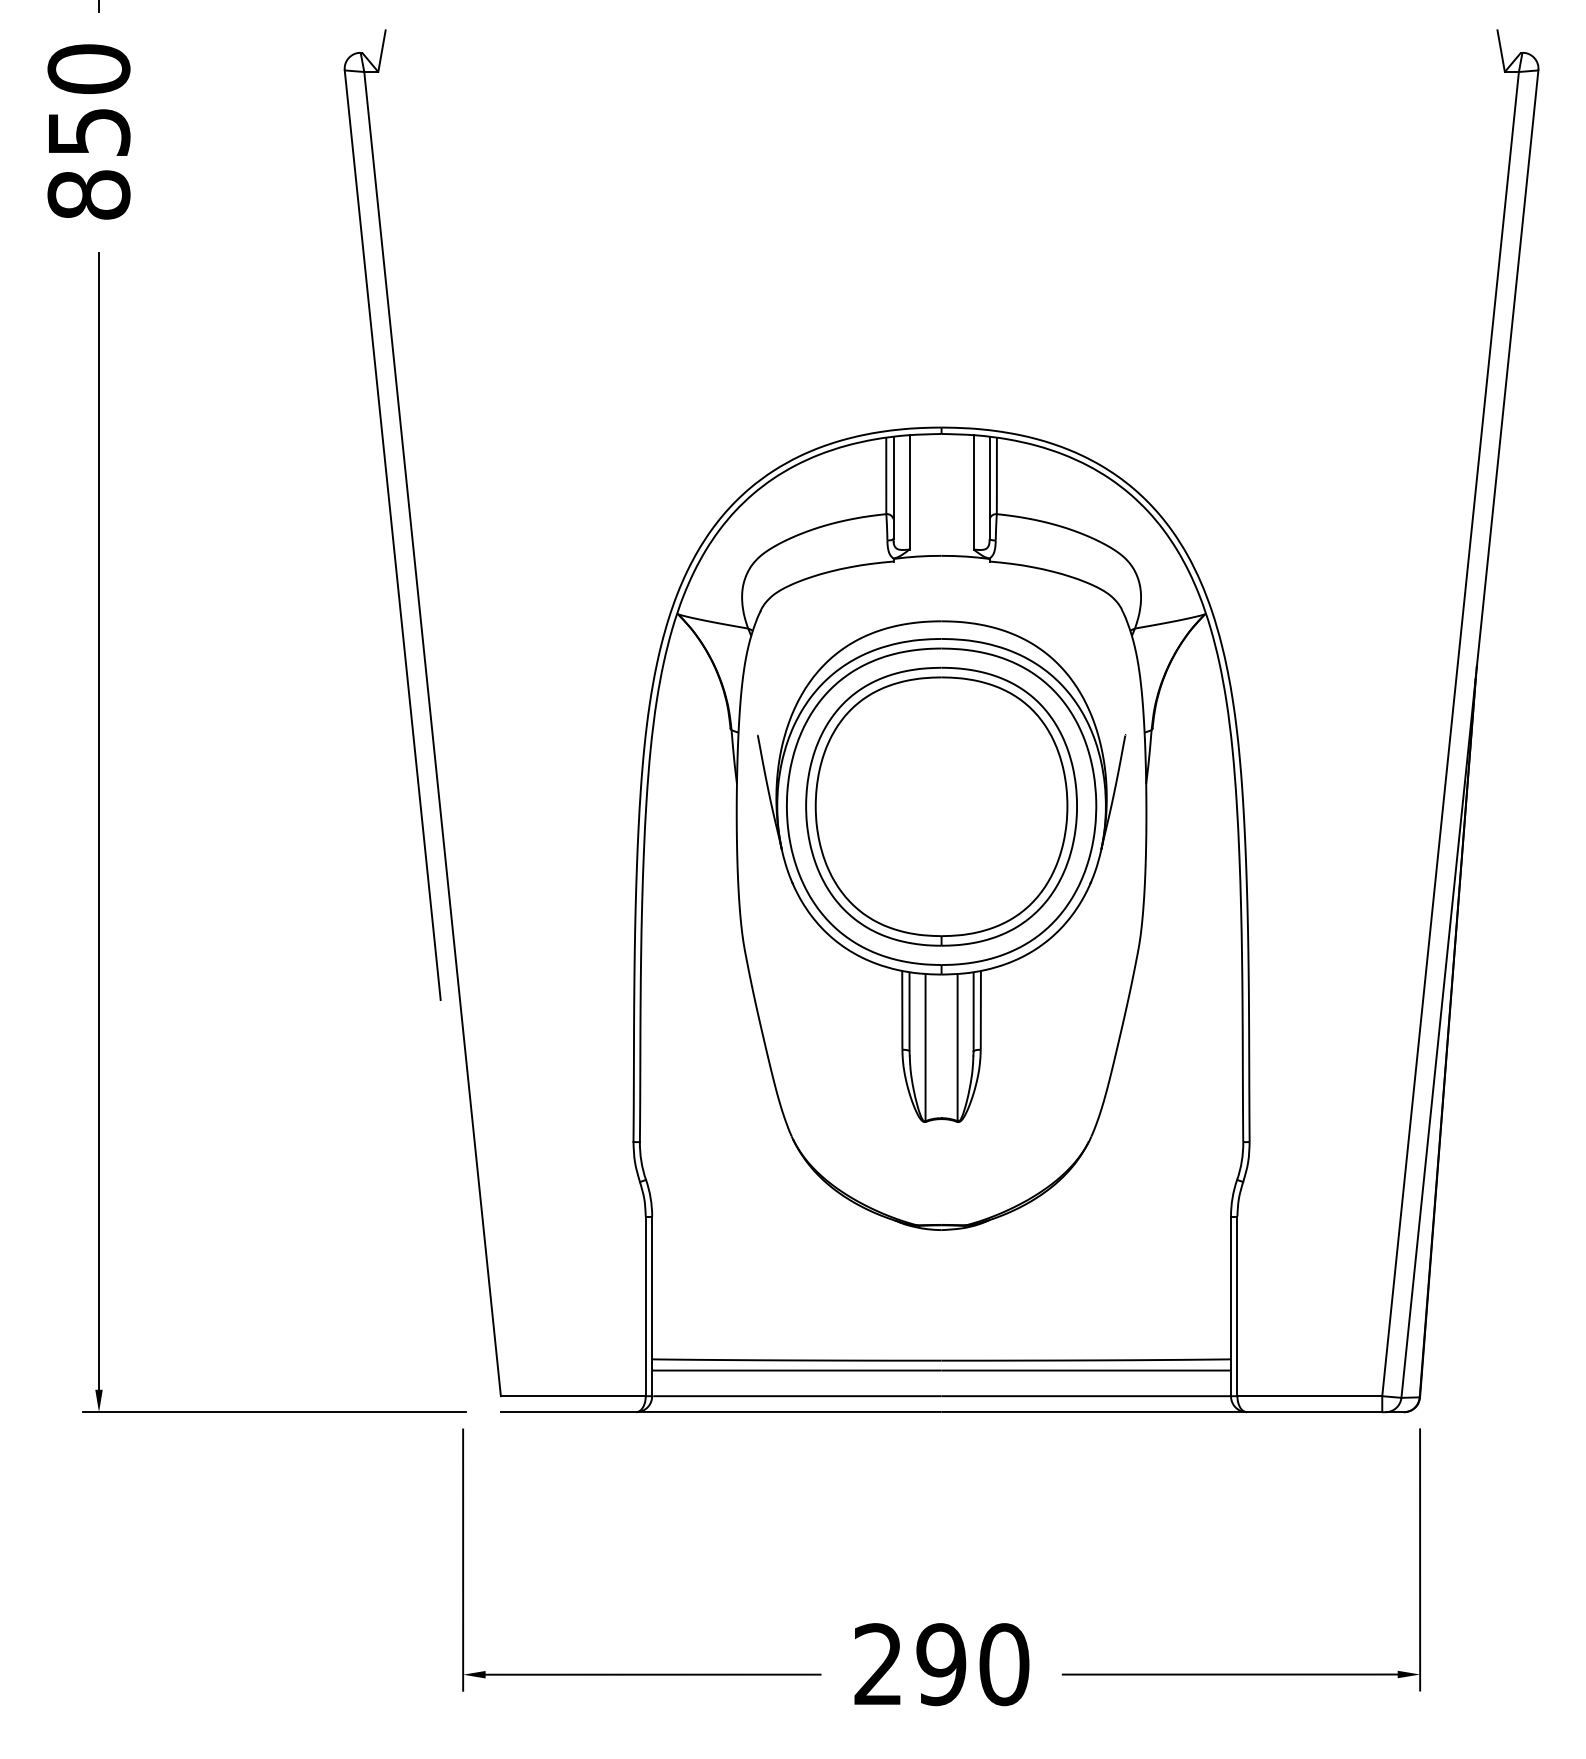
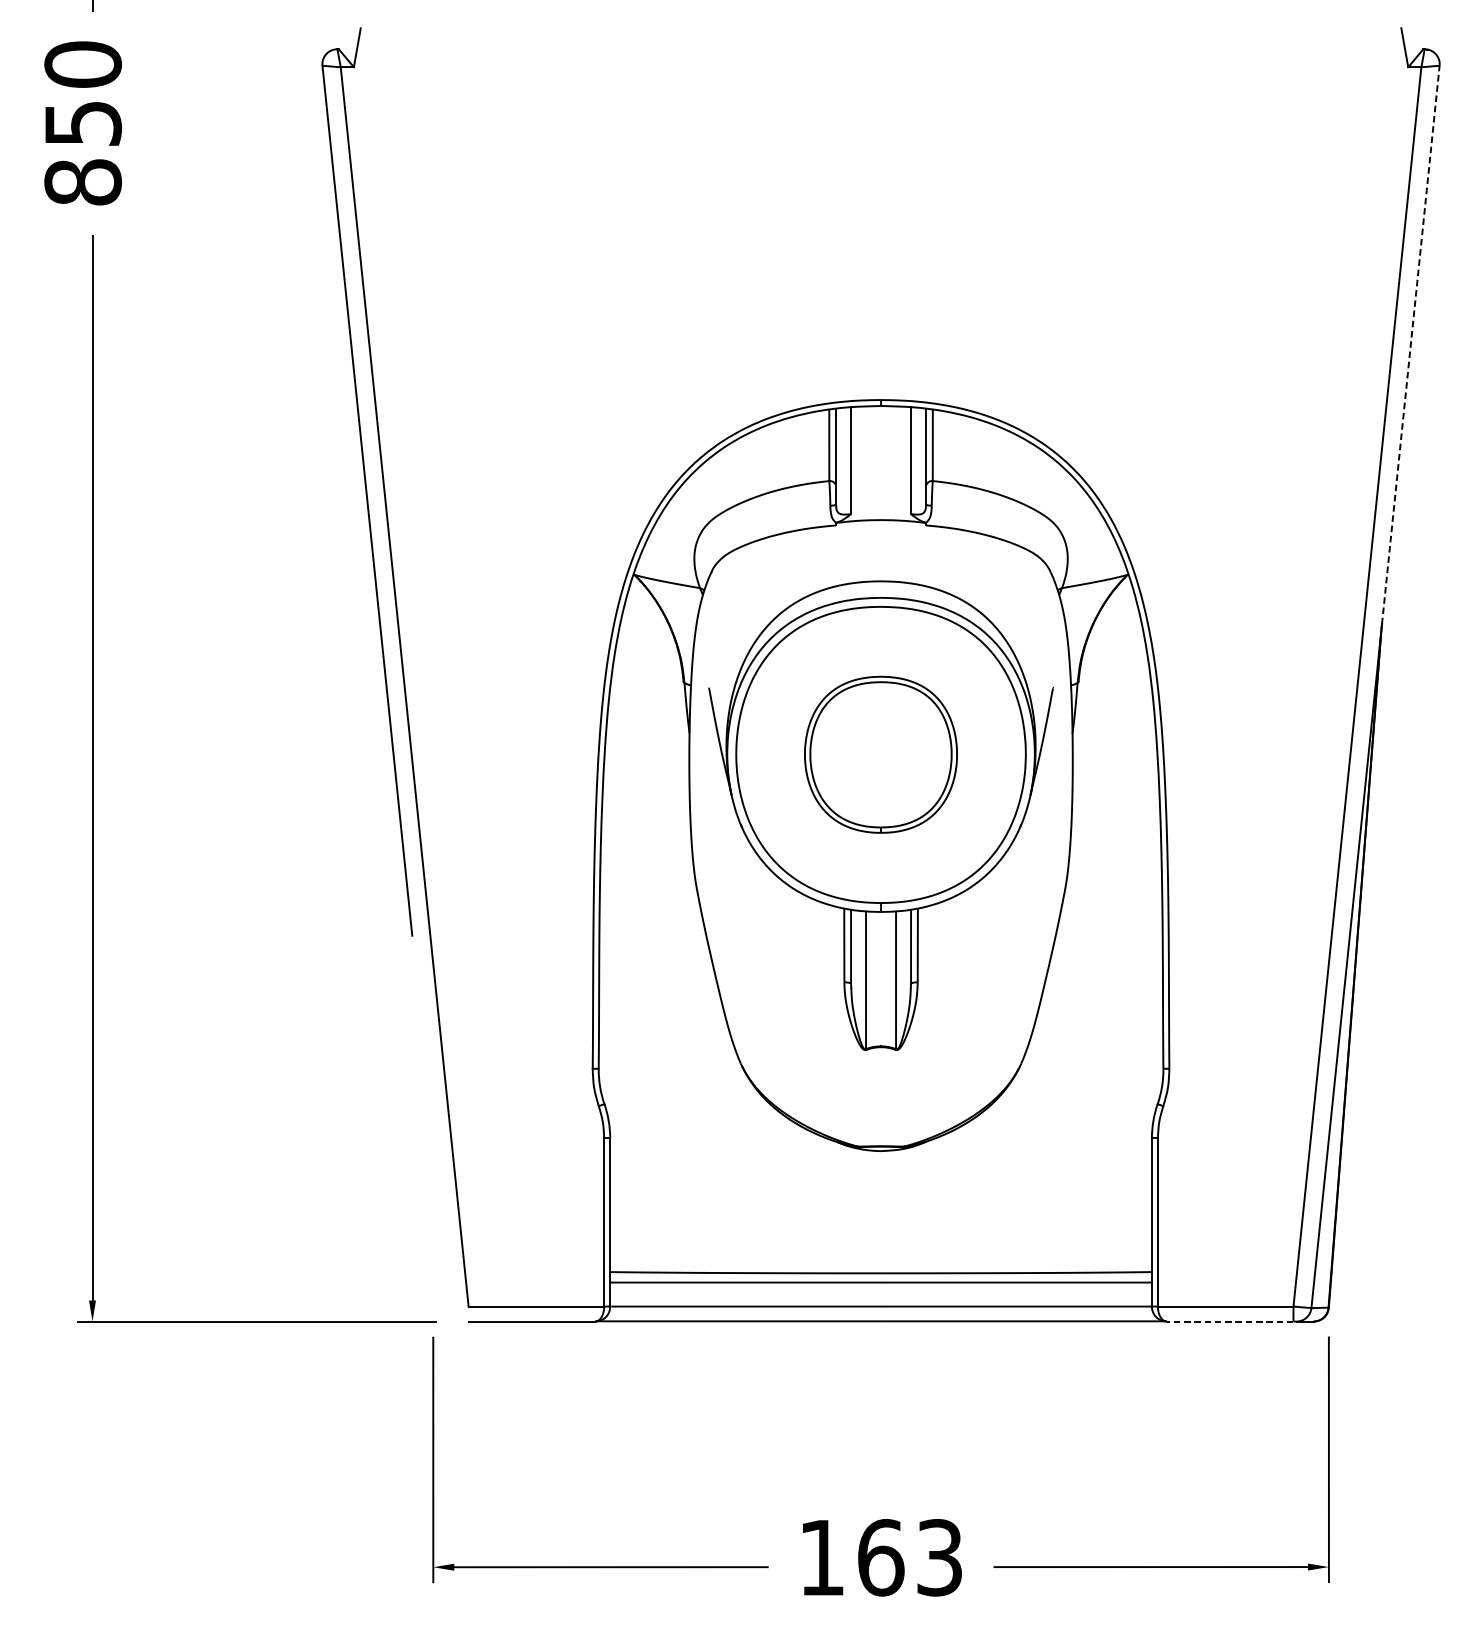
line: (1507, 368) -> (1410, 344), solid -> dashed
part: (941, 806) -> (880, 754), size x0.6
line: (1314, 1412) -> (1230, 1321), solid -> dashed
text: (941, 1664) -> (880, 1557), 290 -> 163

